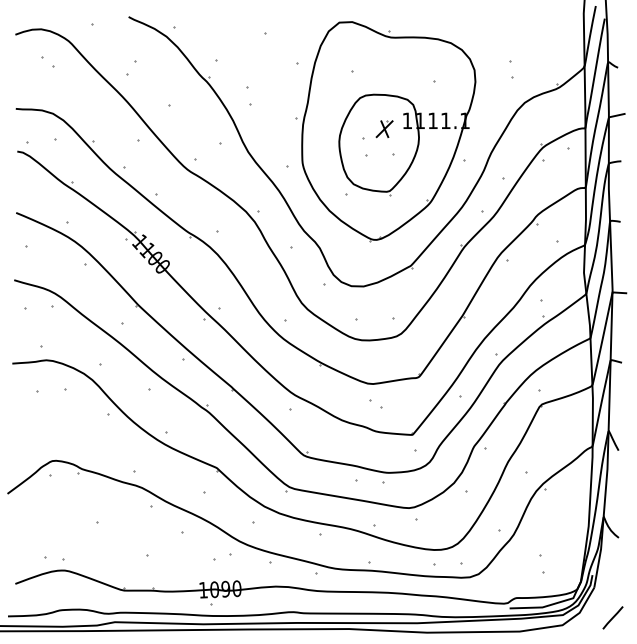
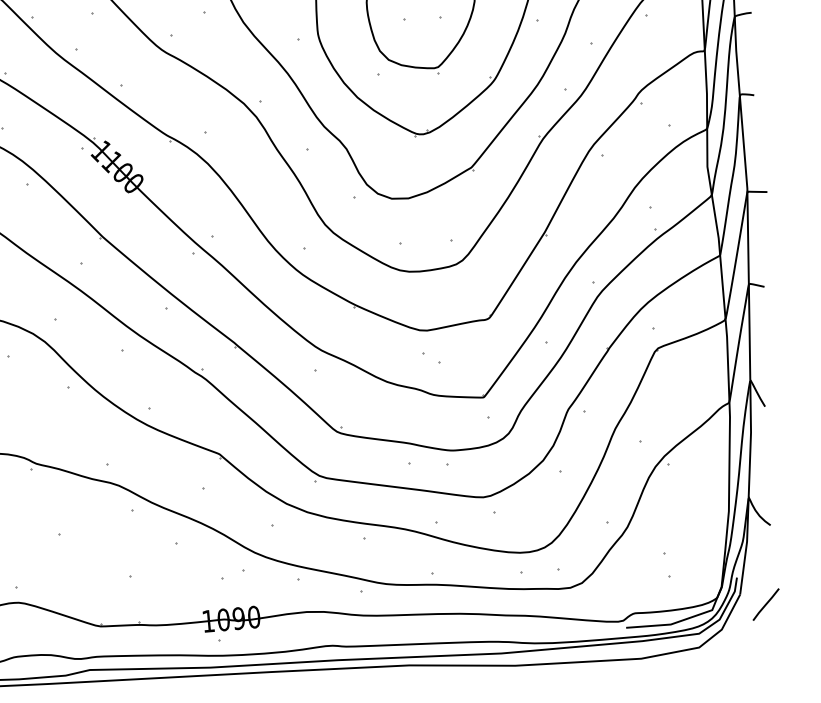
line: (612, 617) -> (765, 604), moved

